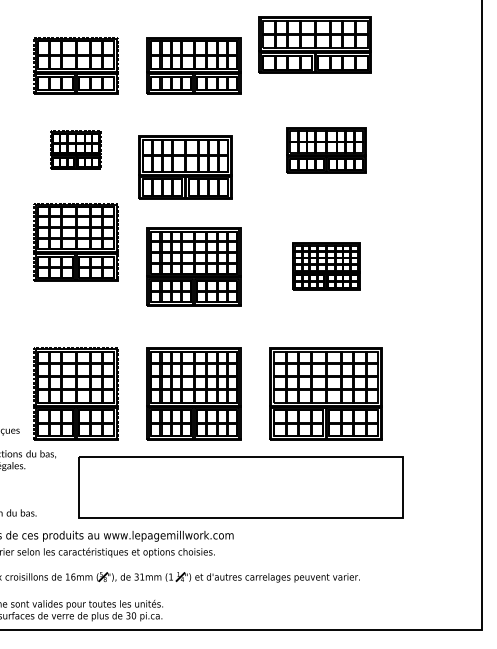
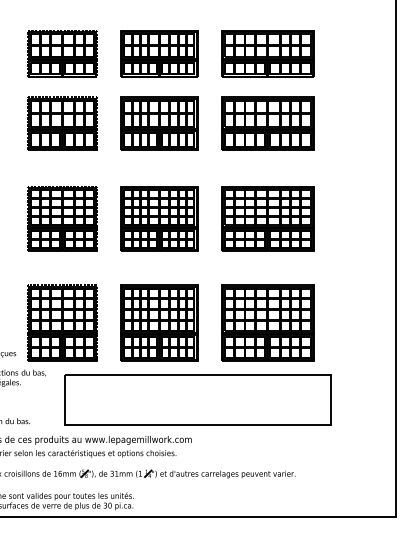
part: (314, 44) -> (267, 53), moved
part: (76, 150) -> (62, 123), size x1.67
part: (325, 150) -> (267, 123), size x1.43
part: (185, 167) -> (159, 123), moved
part: (76, 241) -> (62, 218), moved
part: (325, 266) -> (267, 218), size x1.67

